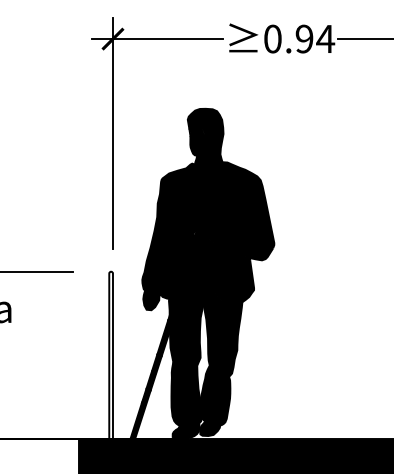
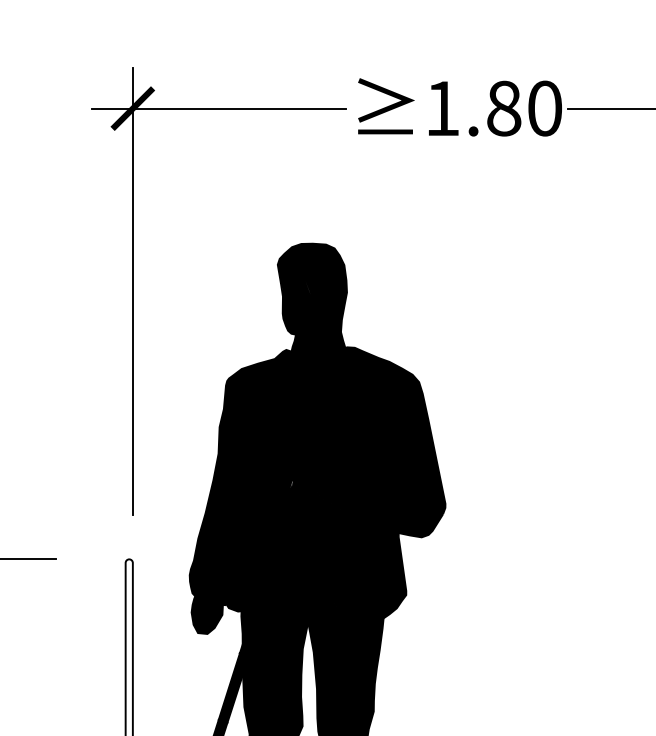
text: (299, 38) -> (494, 107), 0.94 -> 1.80

